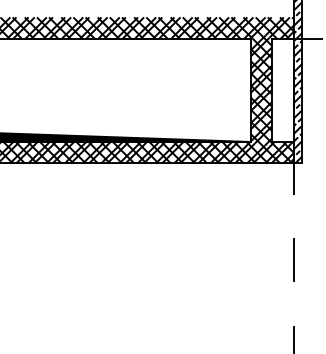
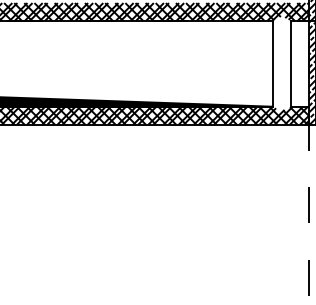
hatch: (261, 90) -> (281, 63), removed

